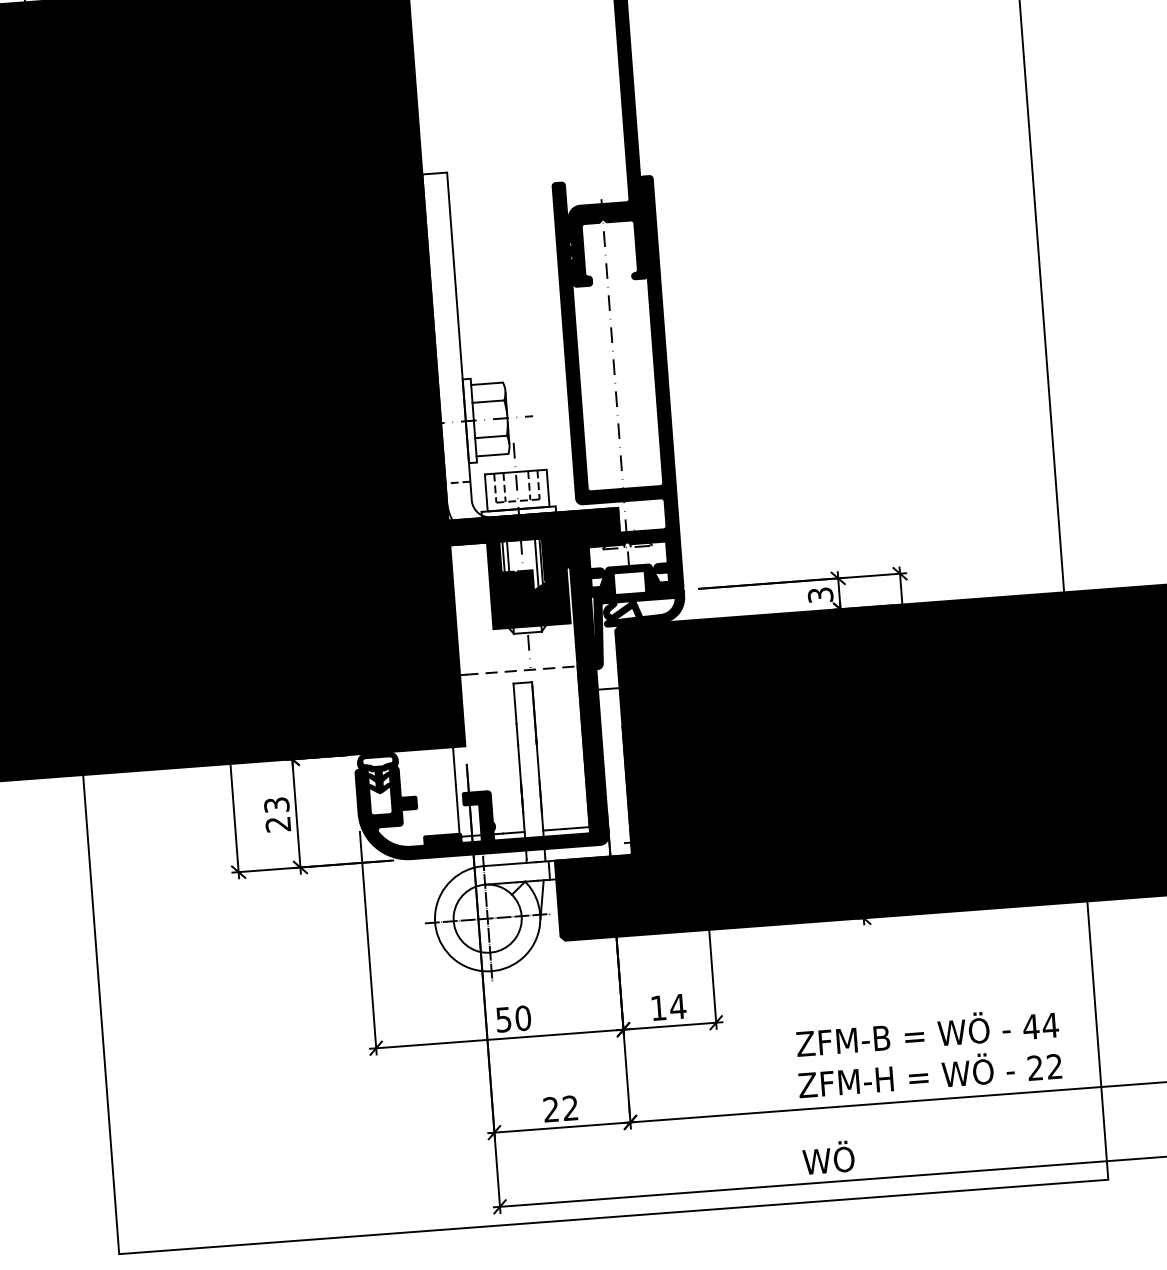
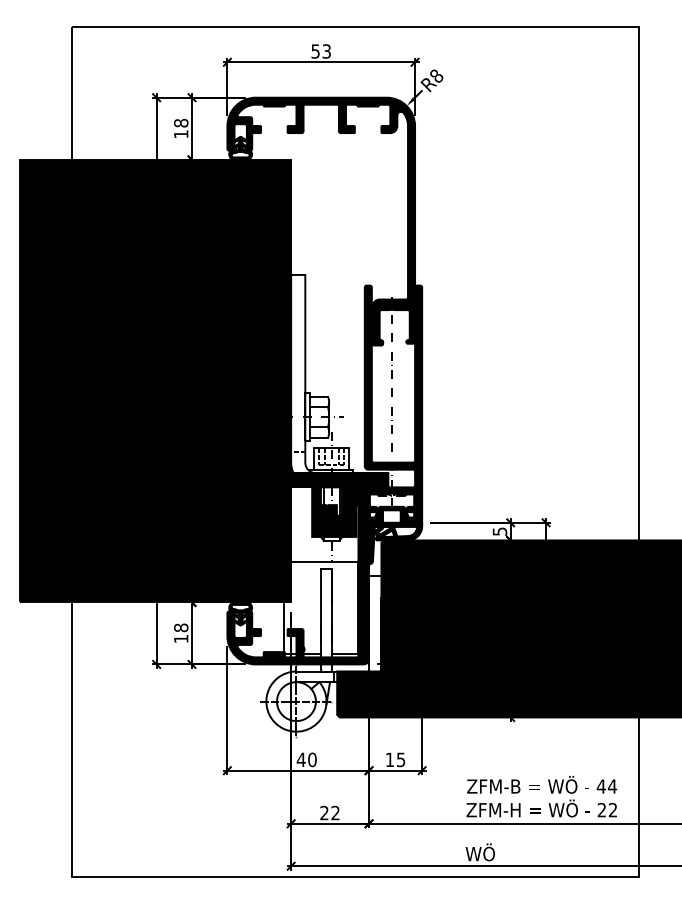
text: (819, 595) -> (499, 531), 3 -> 5
line: (521, 670) -> (326, 561), dashed -> solid
text: (278, 814) -> (181, 633), 23 -> 18
text: (676, 1006) -> (400, 759), 14 -> 15
text: (502, 1019) -> (300, 759), 50 -> 40

